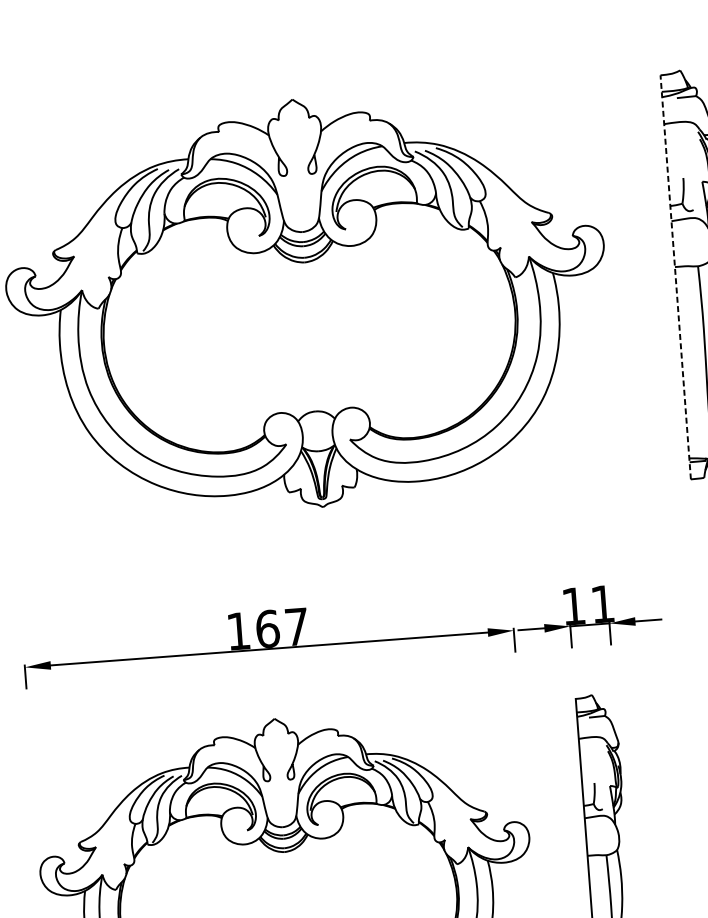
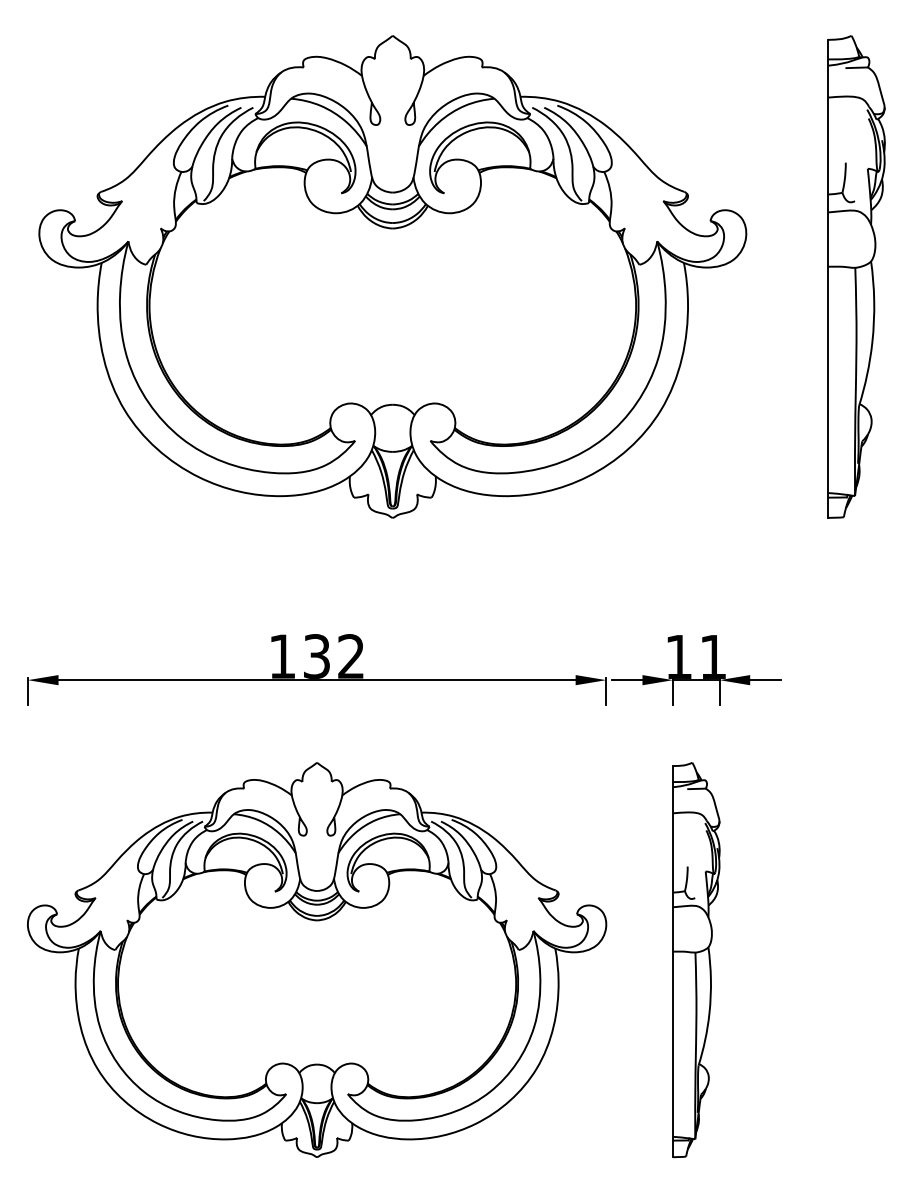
line: (676, 277) -> (828, 278), dashed -> solid
text: (281, 627) -> (333, 656), 167 -> 132

